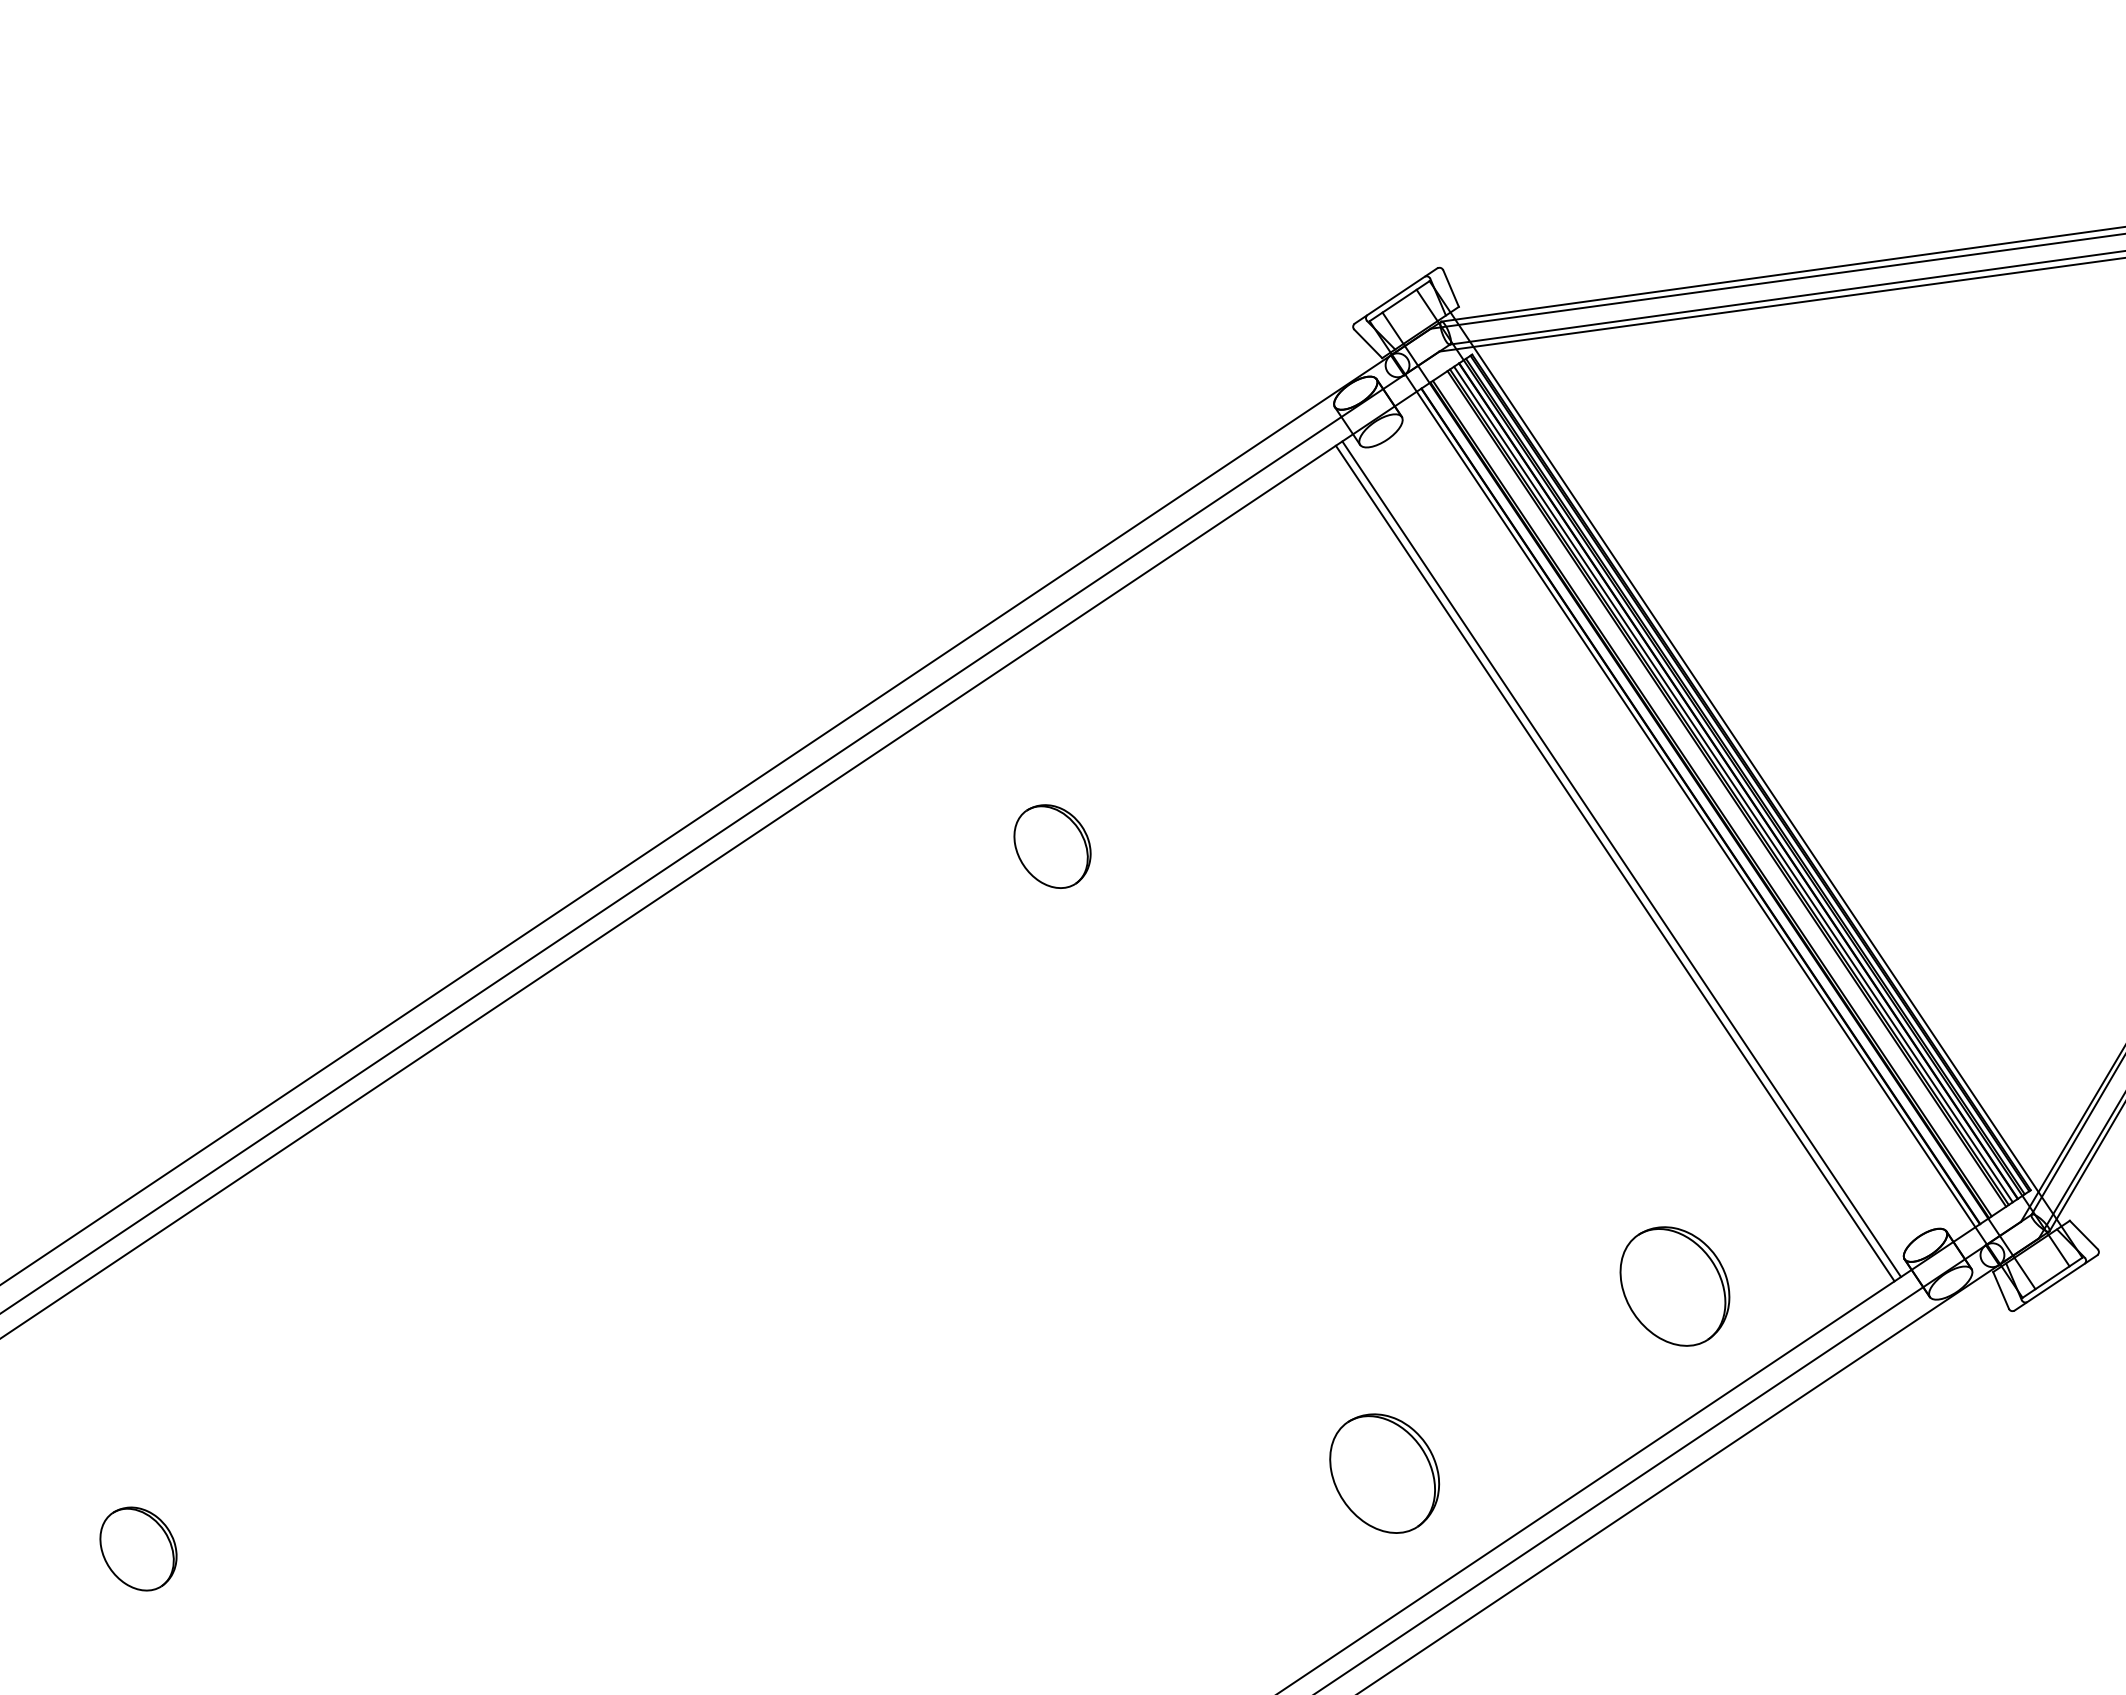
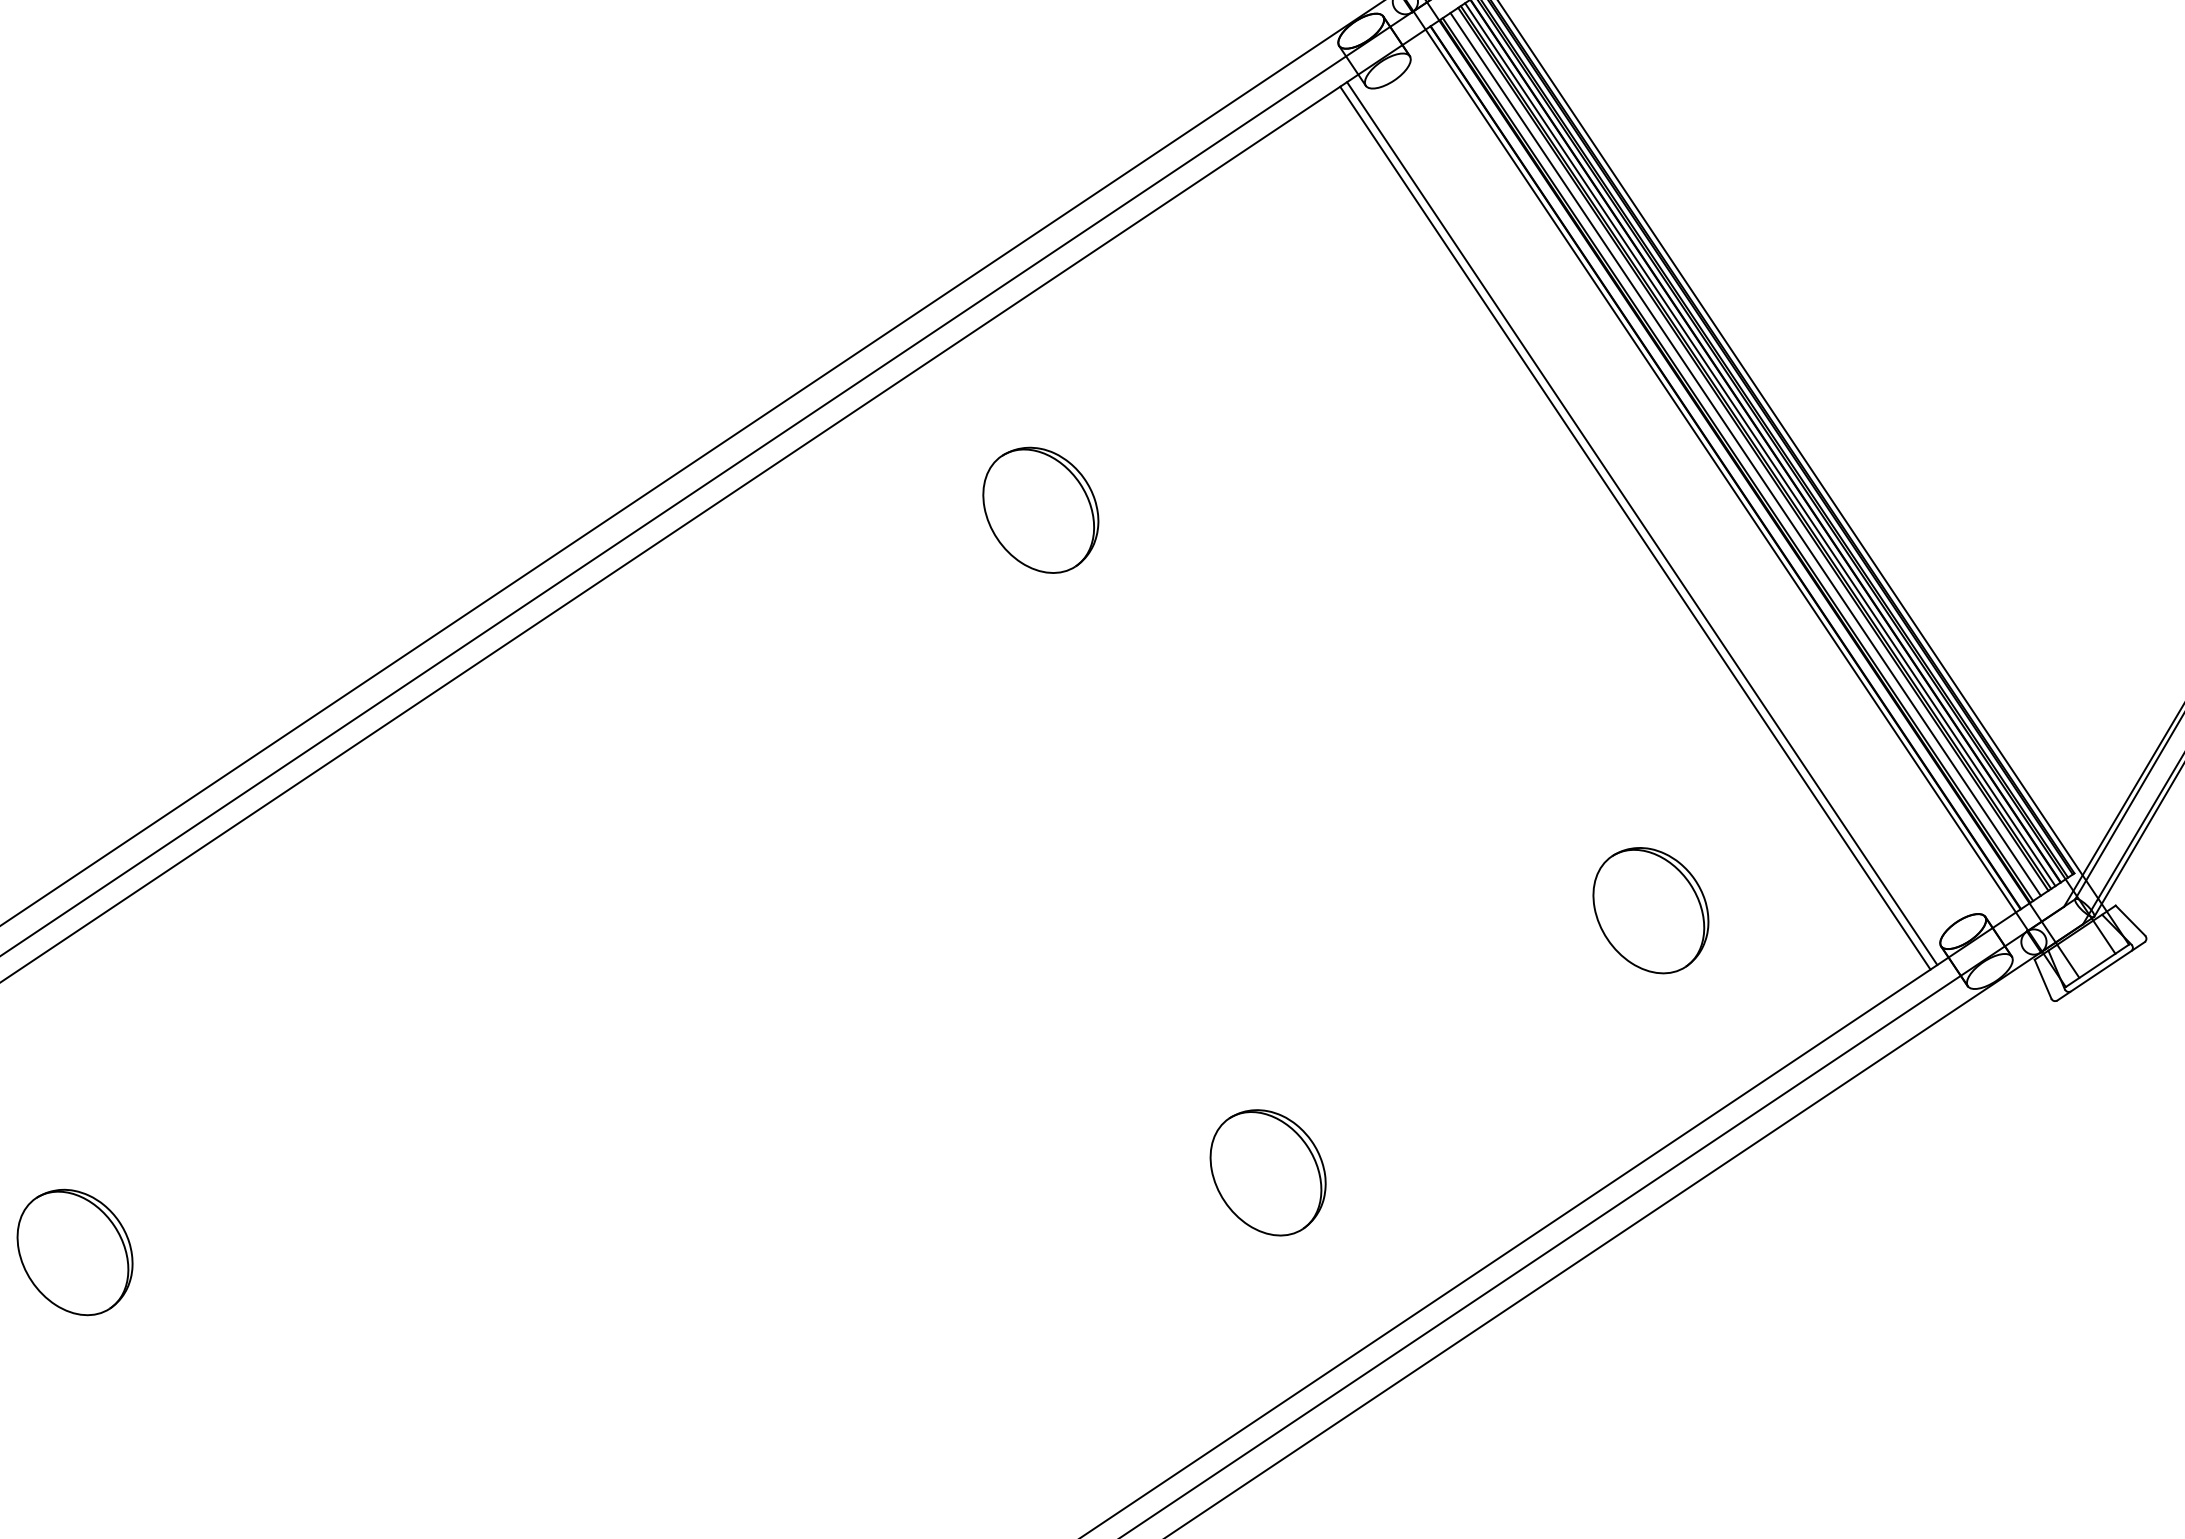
line: (1719, 793) -> (1745, 454), added
part: (1052, 846) -> (1040, 510), size x1.43
part: (1674, 1286) -> (1650, 910), moved
part: (1384, 1473) -> (1267, 1172), moved
part: (138, 1548) -> (75, 1251), size x1.43

